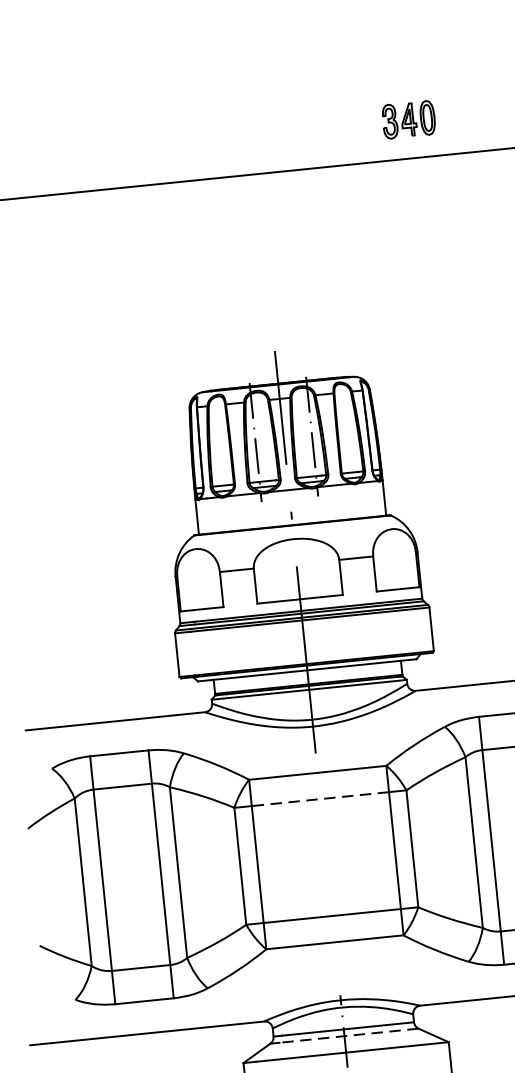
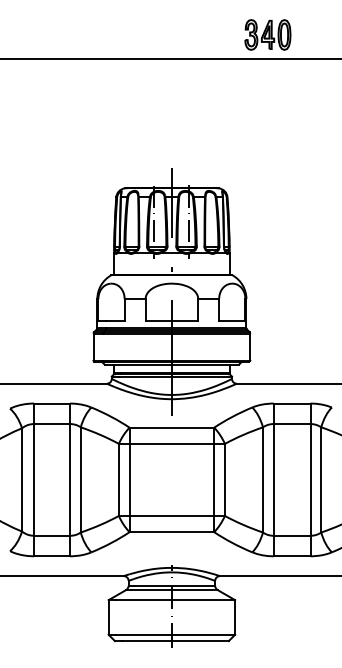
part: (408, 119) -> (267, 34), size x1.43
line: (319, 798) -> (171, 443), dashed -> solid
line: (348, 1036) -> (174, 590), dashed -> solid

